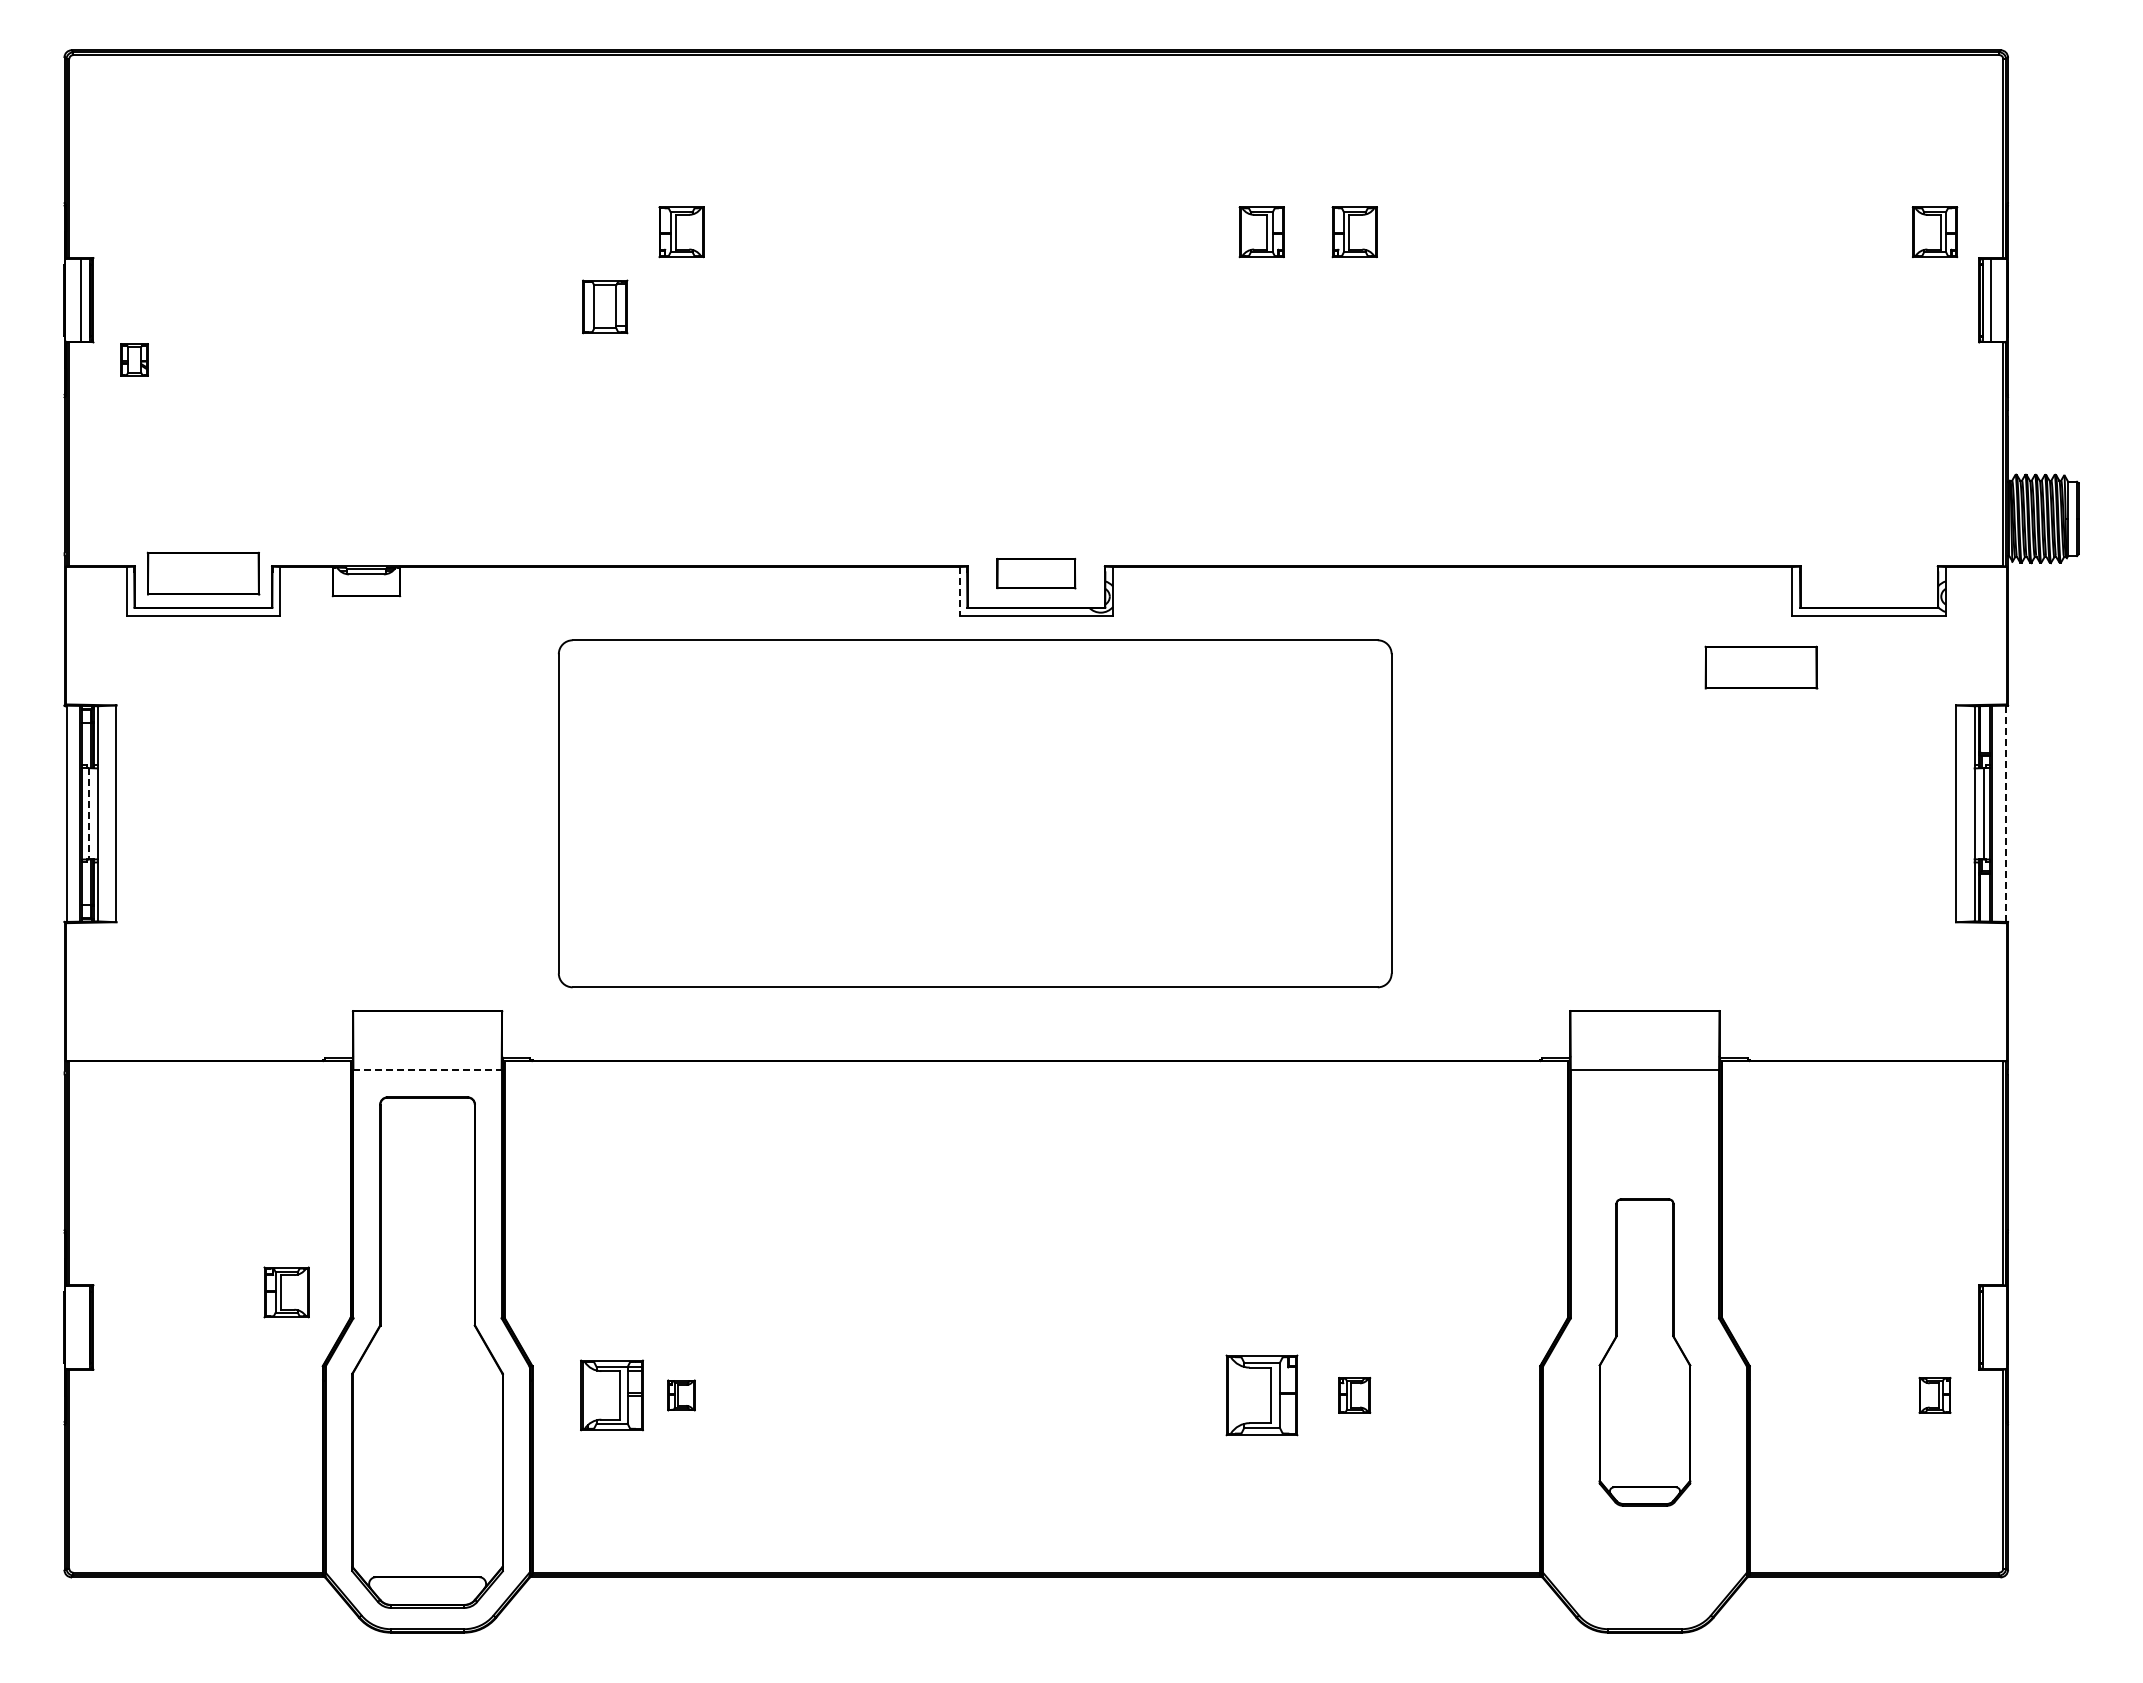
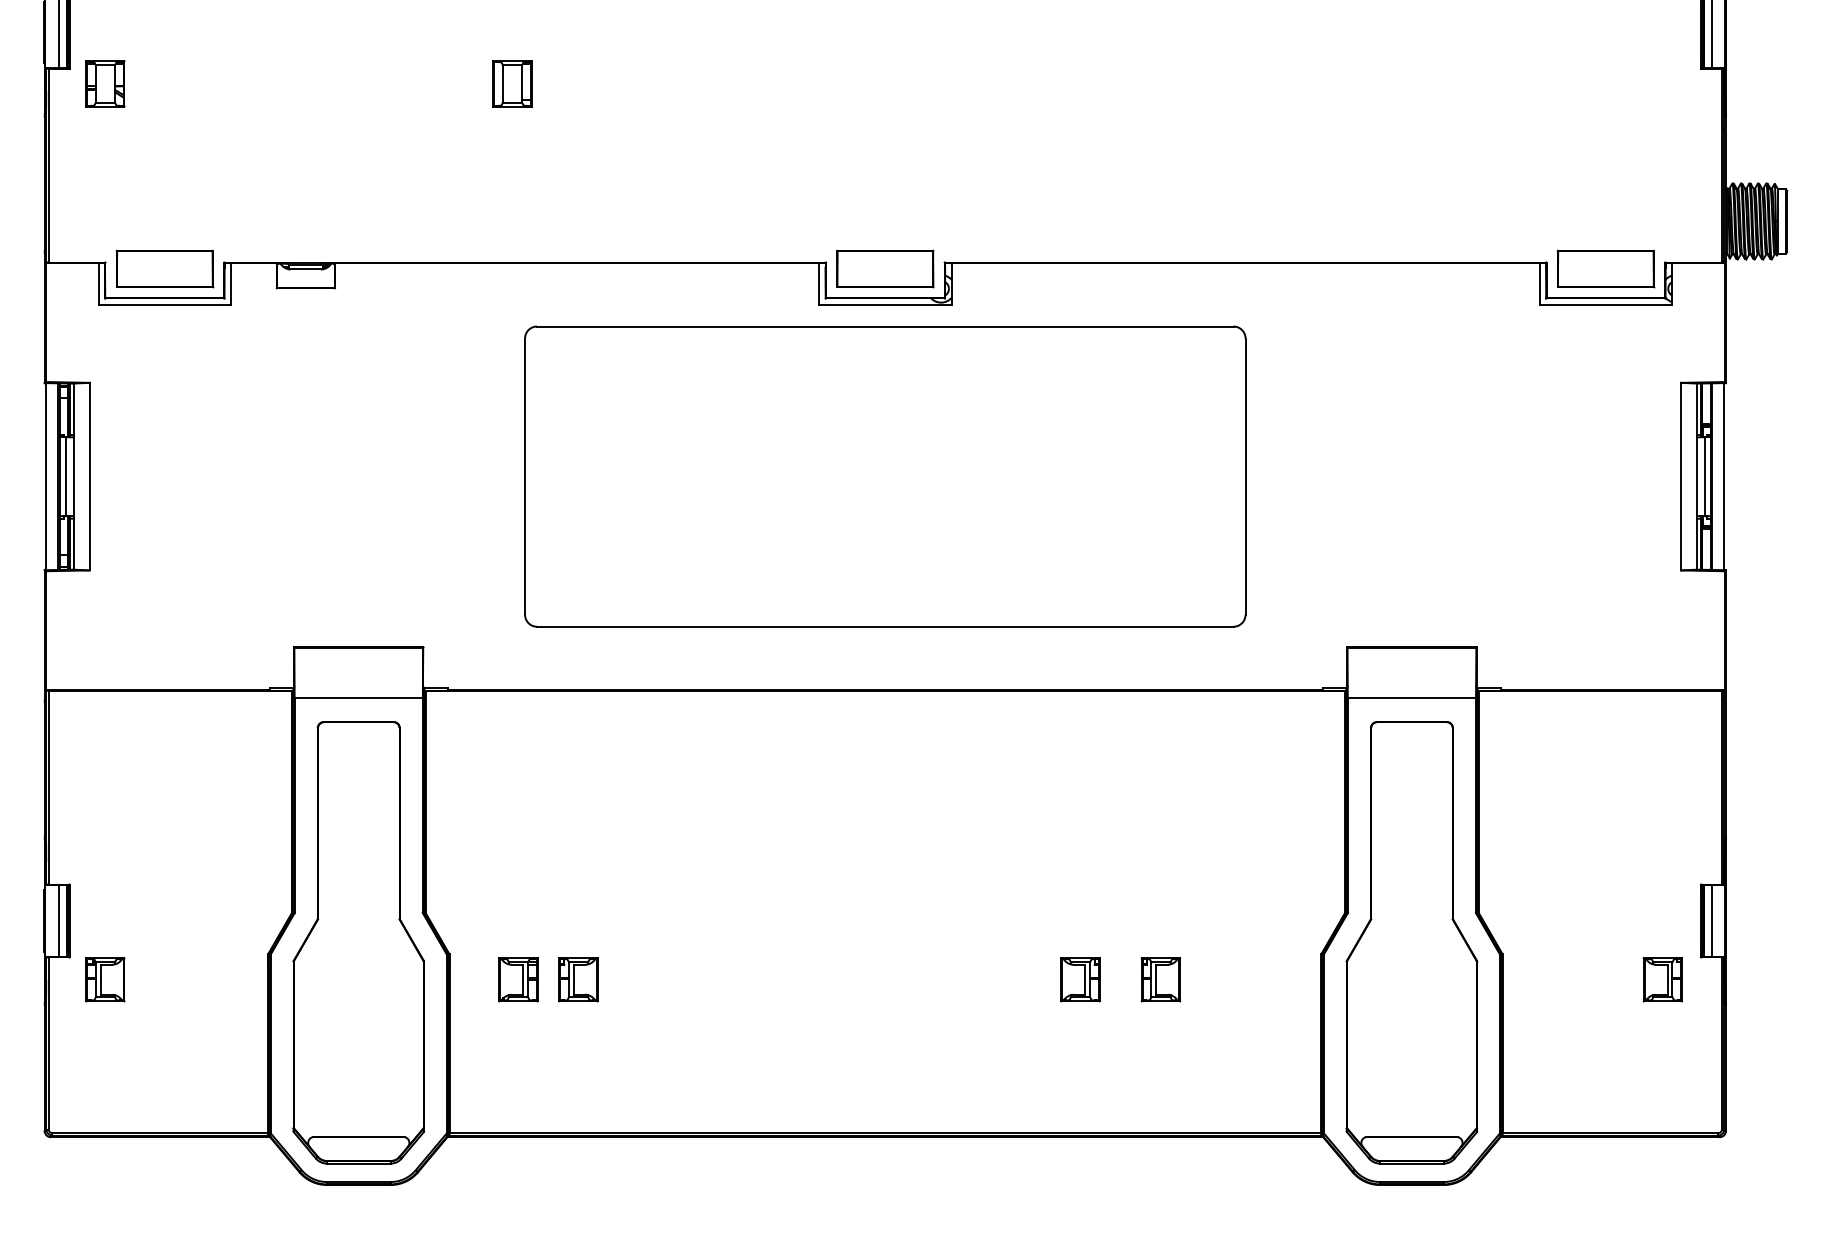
part: (605, 306) -> (512, 83), moved
part: (134, 359) -> (105, 83), size x1.67
part: (1036, 573) -> (885, 268), size x1.43
line: (959, 591) -> (818, 284), dashed -> solid
part: (1761, 667) -> (1606, 268), moved
line: (88, 813) -> (65, 476), dashed -> solid
part: (974, 813) -> (884, 476), moved
line: (2005, 814) -> (1723, 477), dashed -> solid
line: (428, 1069) -> (359, 697), dashed -> solid
part: (286, 1292) -> (105, 979), moved
line: (81, 1327) -> (59, 921), added
line: (1991, 1327) -> (1711, 921), added
part: (1644, 1352) -> (1411, 942), size x1.67
part: (612, 1395) -> (518, 979), size x0.71
part: (681, 1395) -> (578, 979), size x1.67
part: (1261, 1395) -> (1080, 979), size x0.62
part: (1354, 1395) -> (1160, 979), size x1.43
part: (1934, 1395) -> (1662, 979), size x1.43

